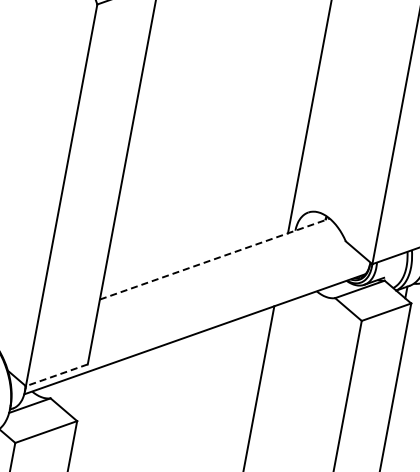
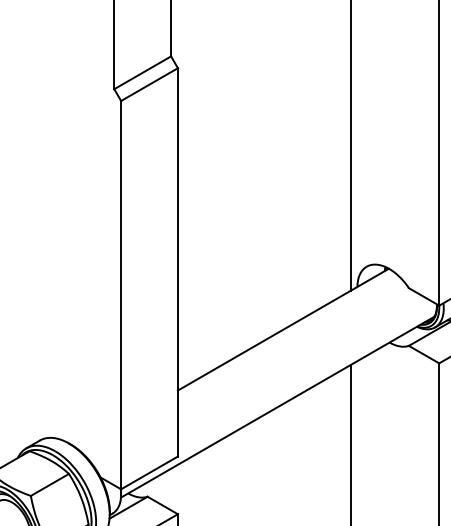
line: (214, 258) -> (283, 329), dashed -> solid
line: (56, 374) -> (149, 472), dashed -> solid

